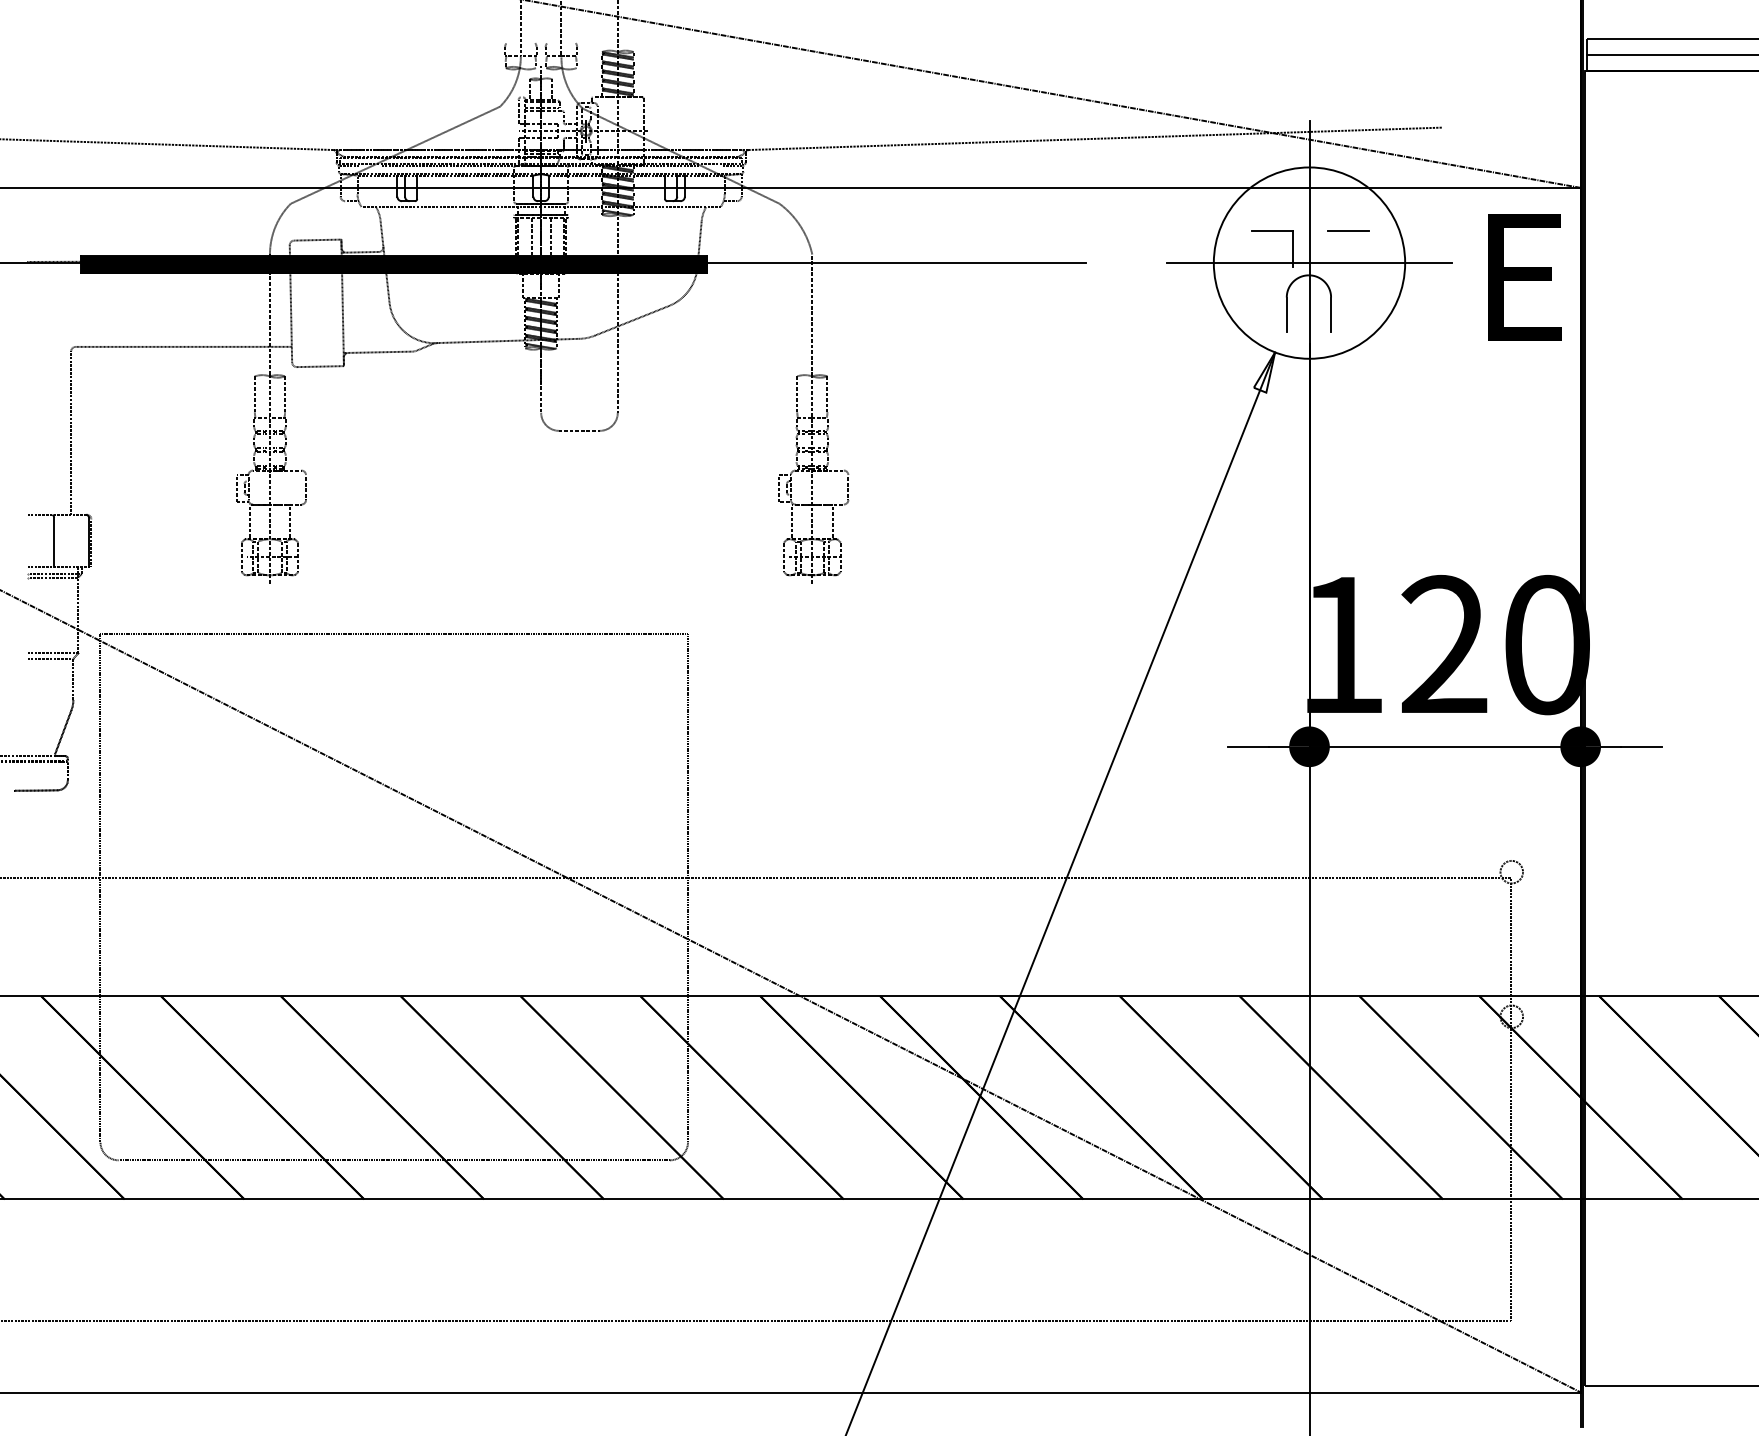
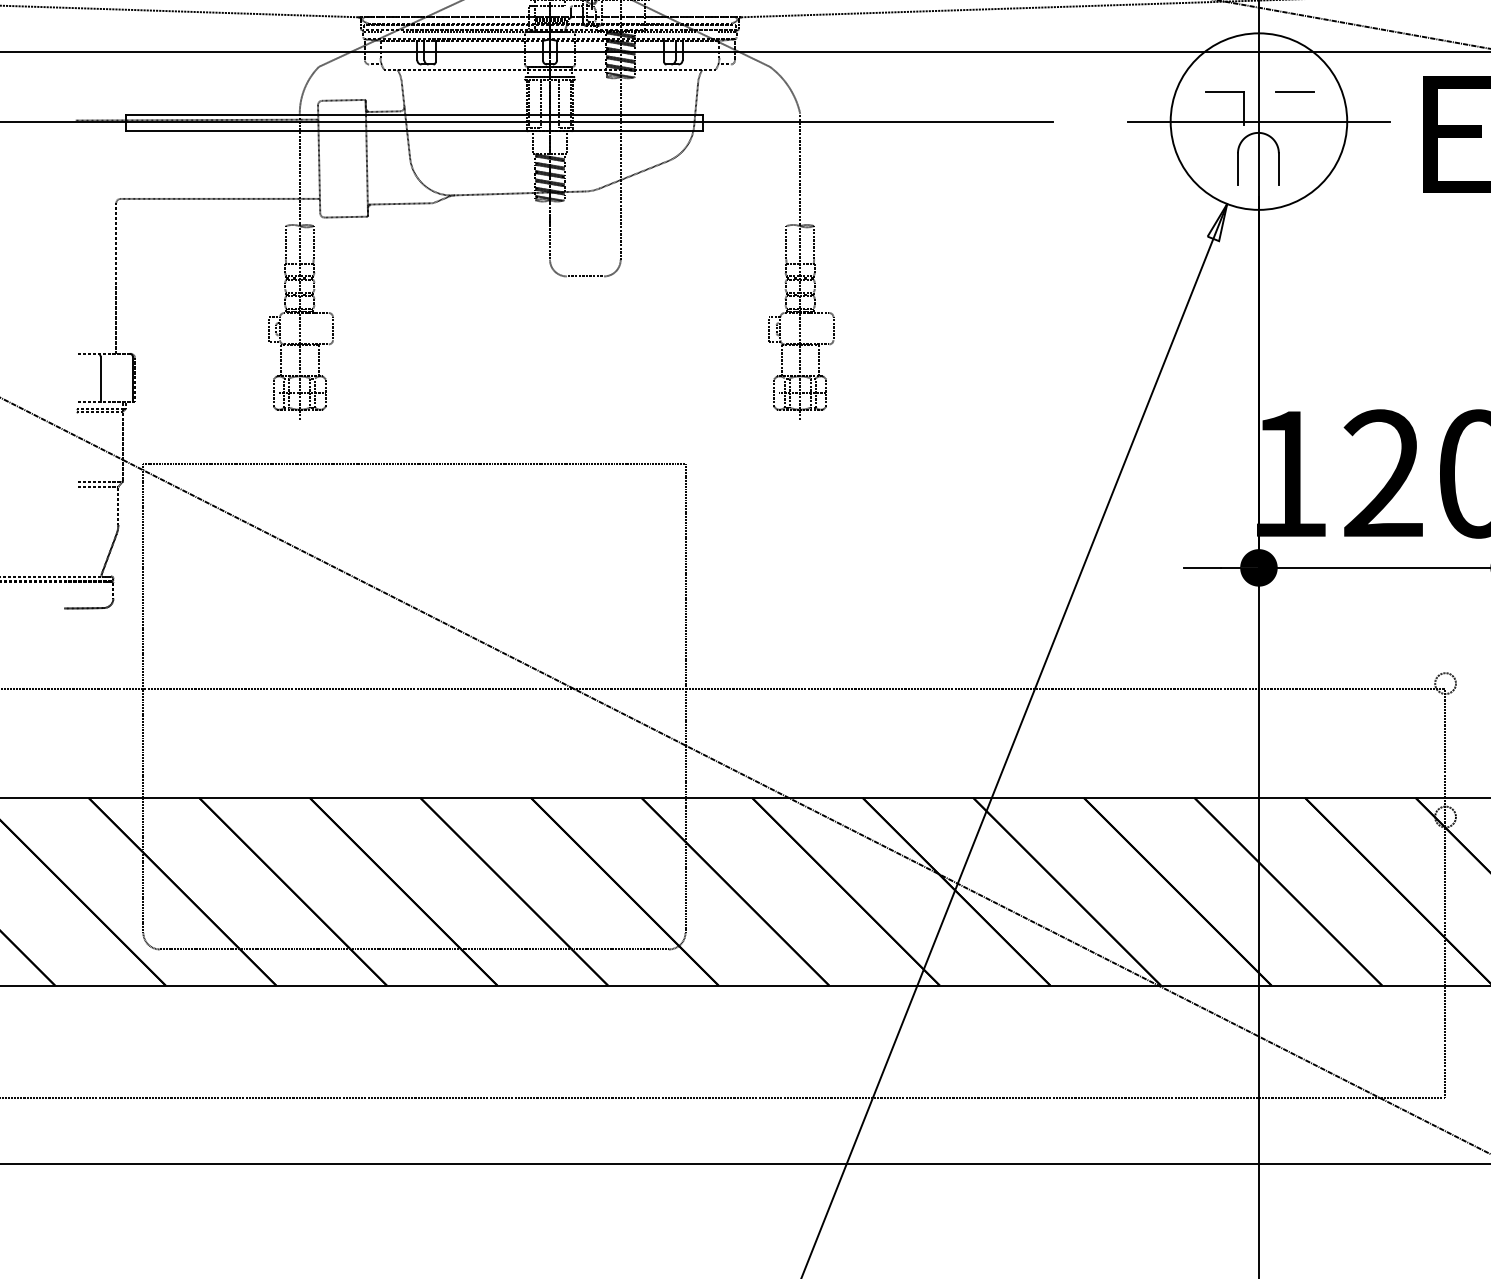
hatch: (394, 264) -> (414, 122), removed

